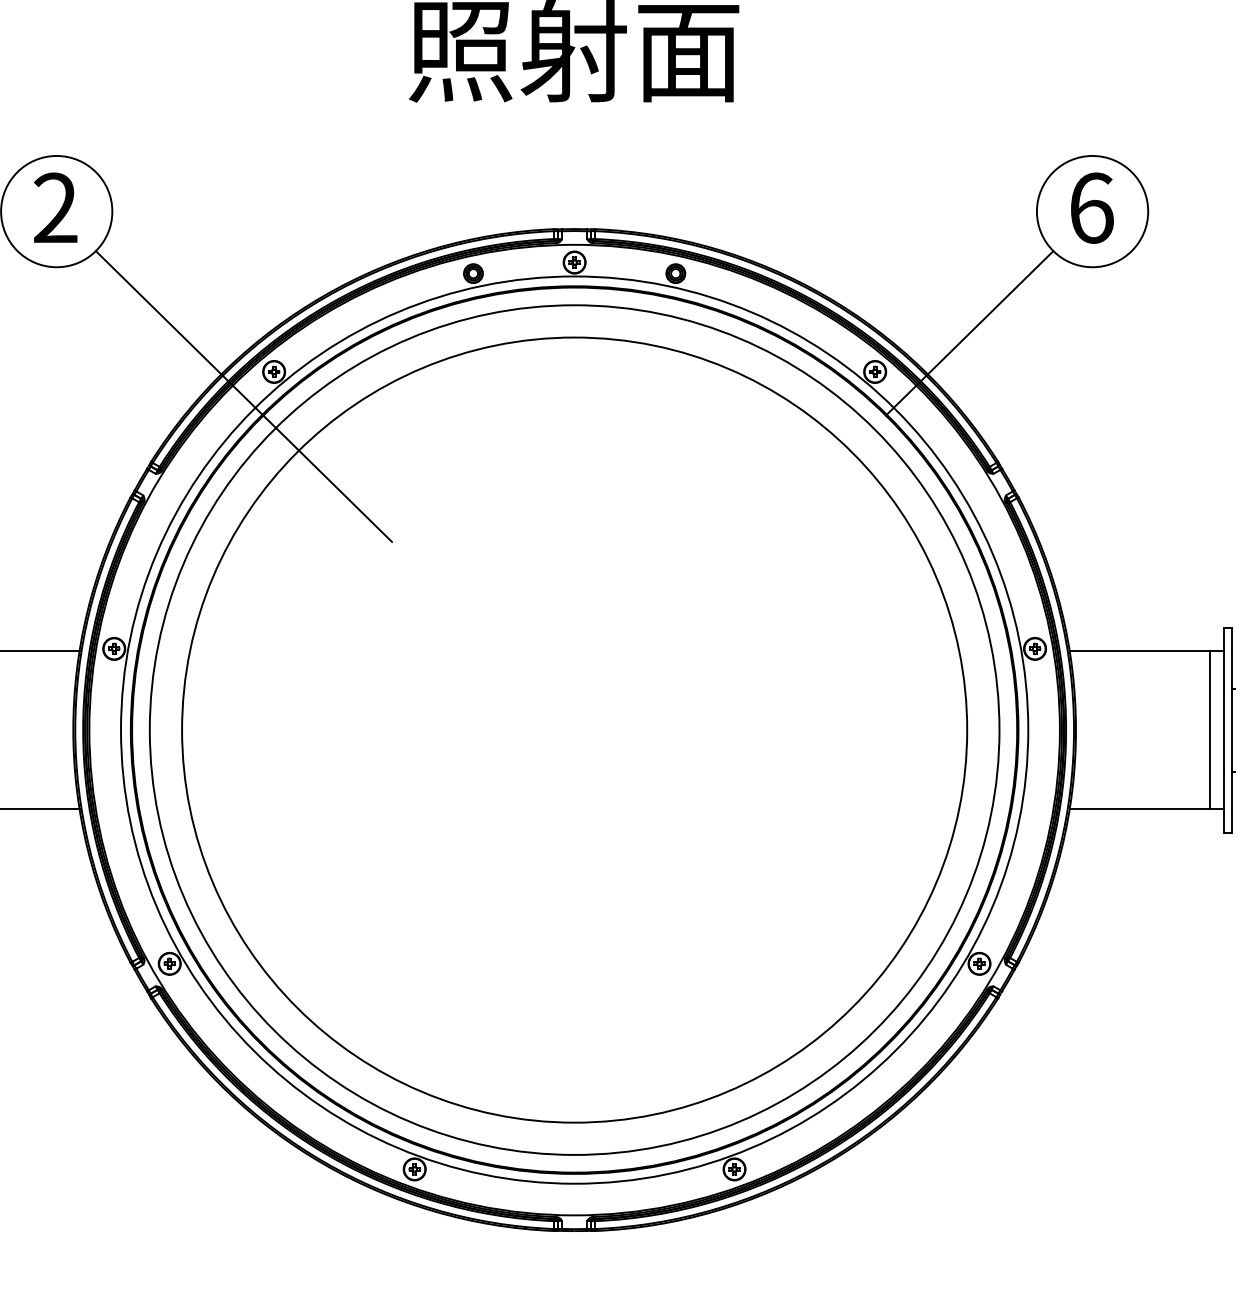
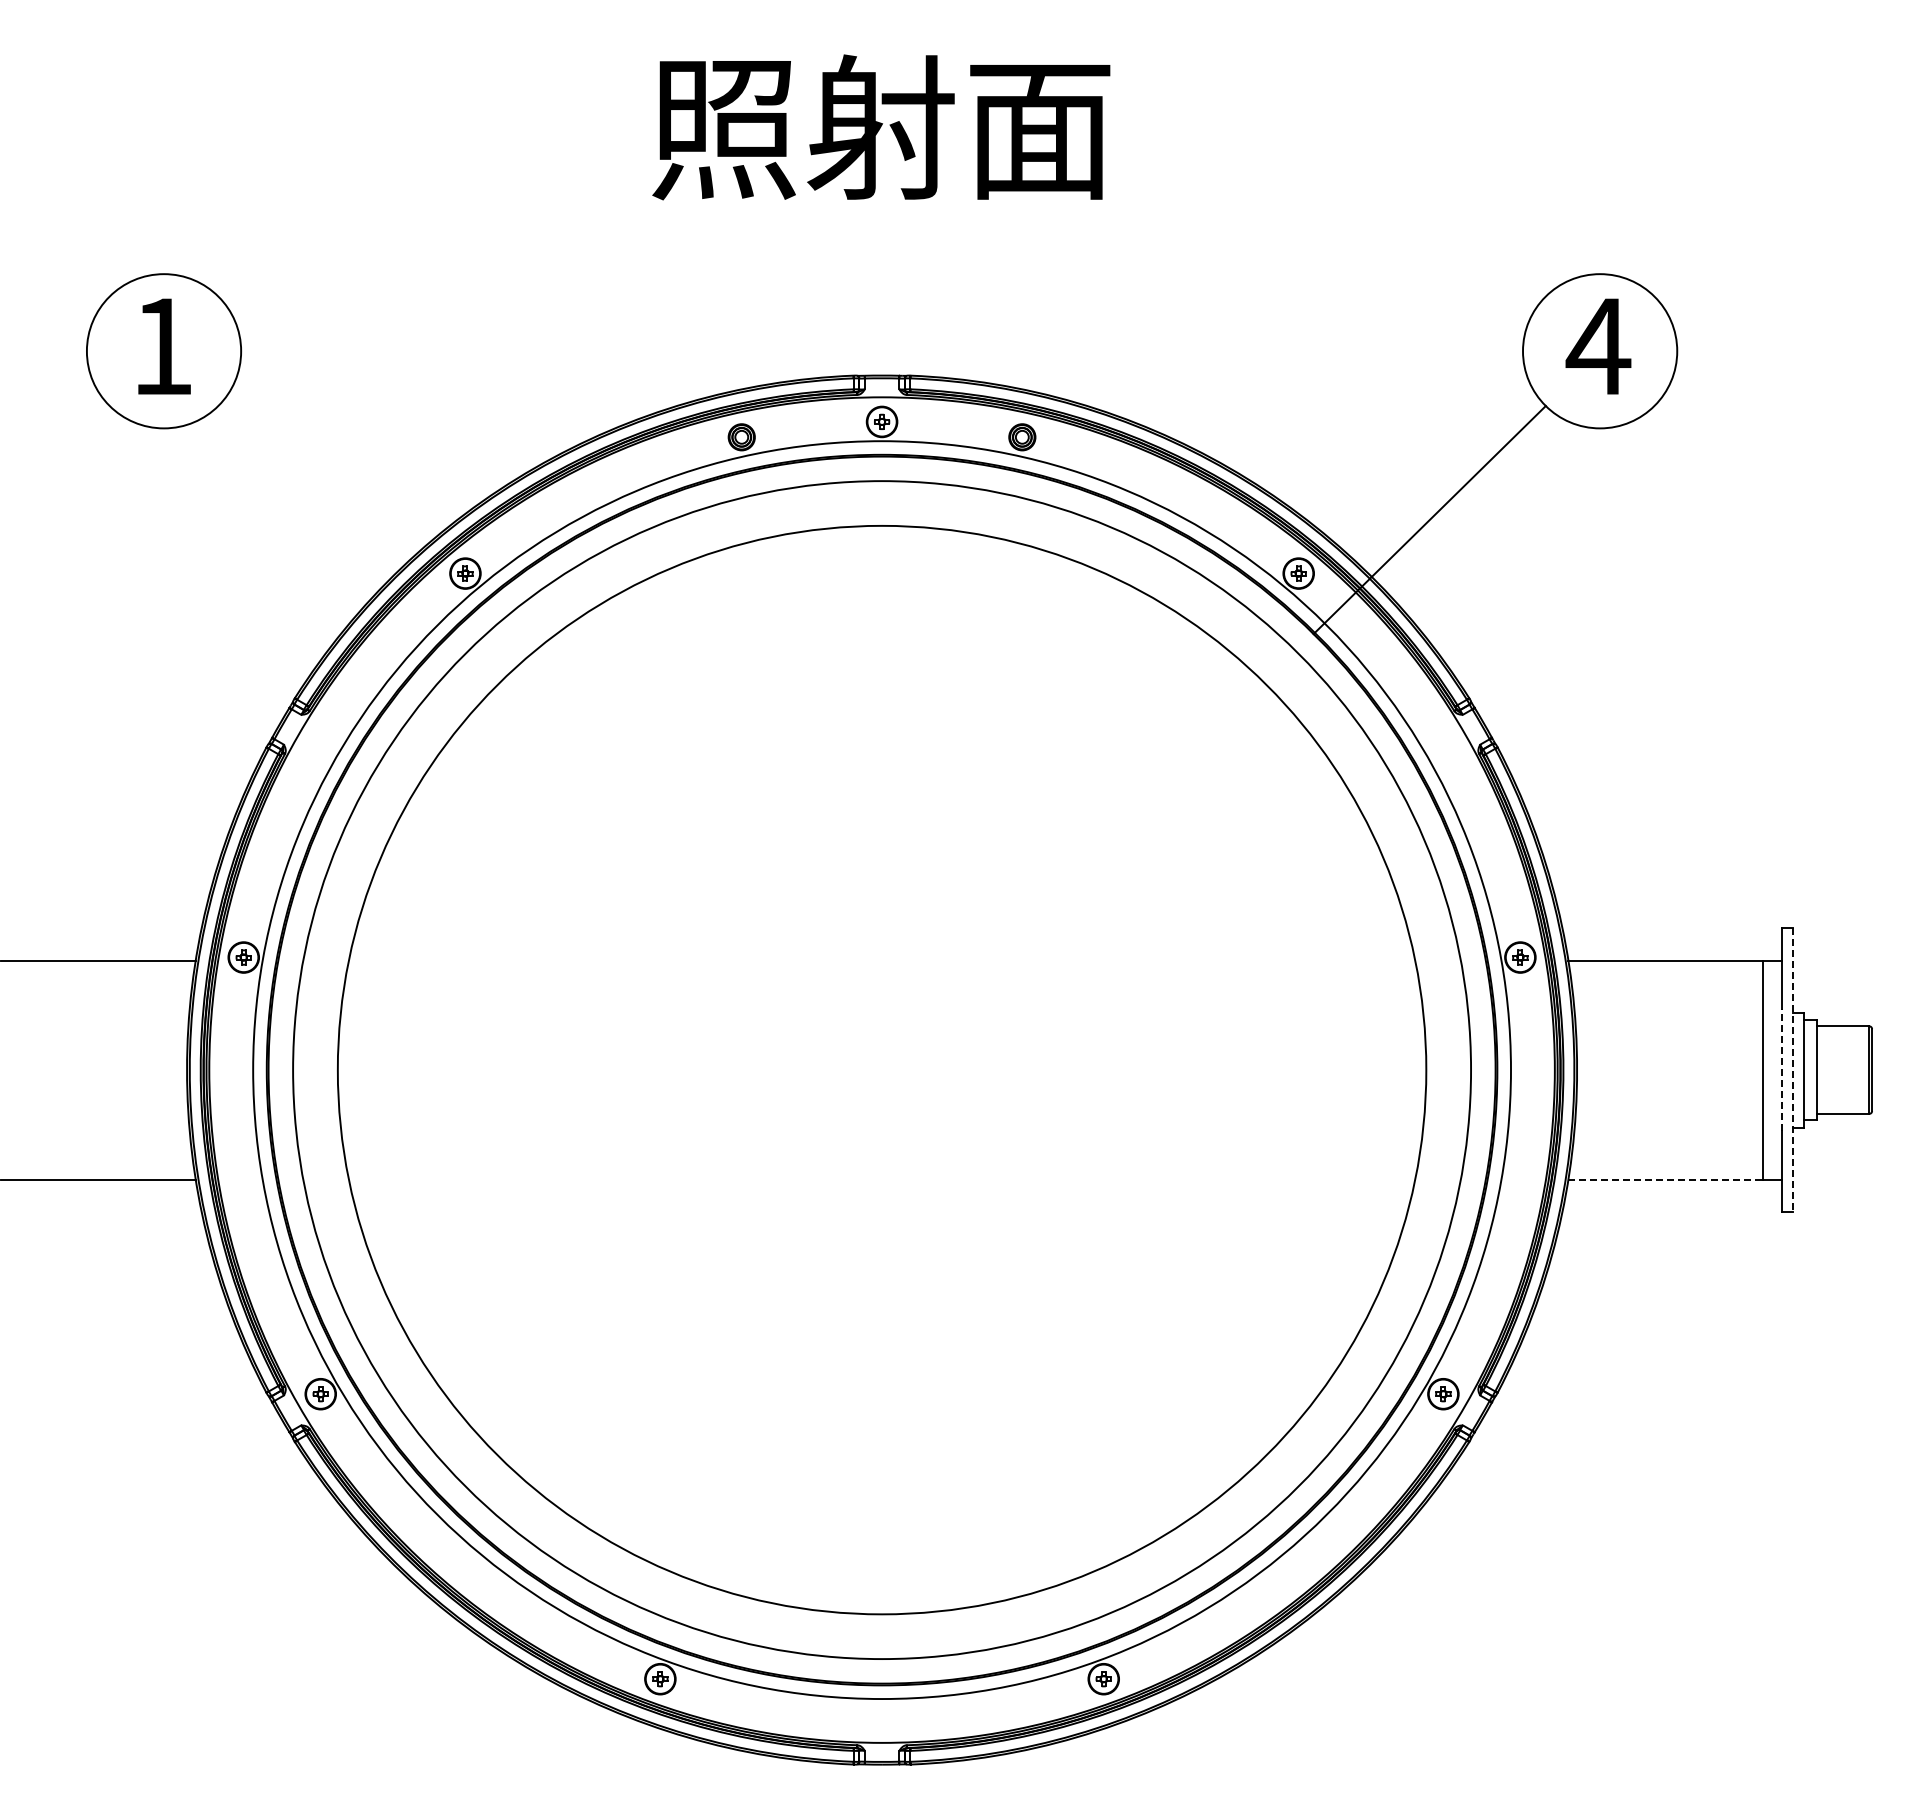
text: (55, 207) -> (162, 345), 2 -> 1
text: (1091, 208) -> (1598, 346), 6 -> 4
line: (243, 396) -> (423, 607), removed
line: (1223, 730) -> (1781, 1070), solid -> dashed
line: (1231, 730) -> (1792, 1070), solid -> dashed
line: (1140, 809) -> (1666, 1179), solid -> dashed

